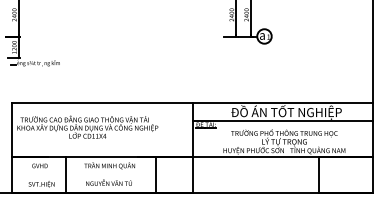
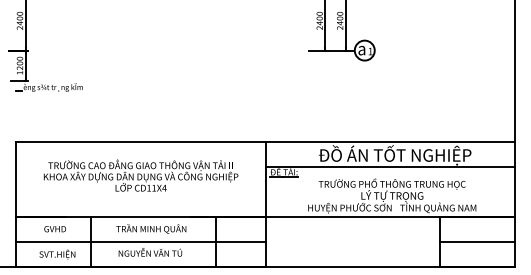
text: (87, 127) -> (140, 175), moved
line: (101, 174) -> (140, 241), added
line: (346, 174) -> (477, 241), added

